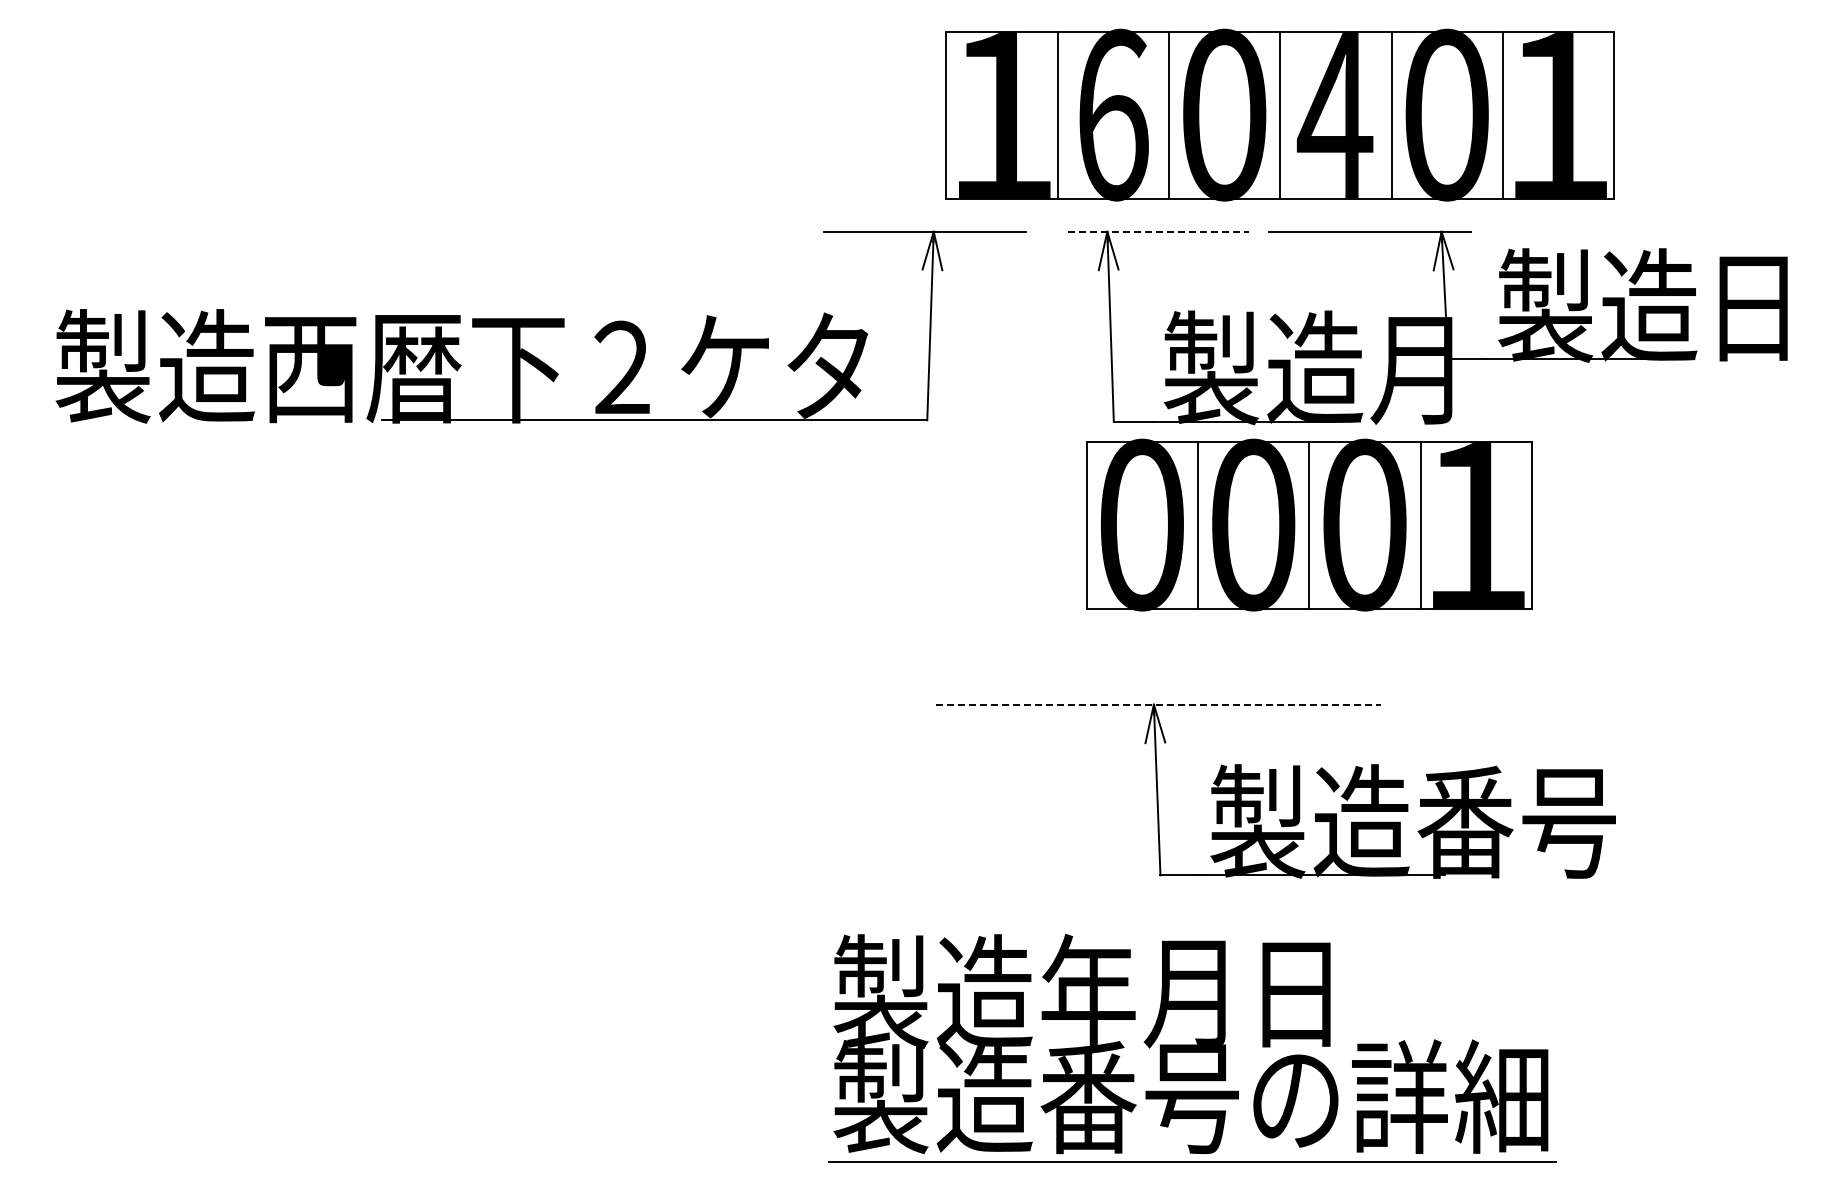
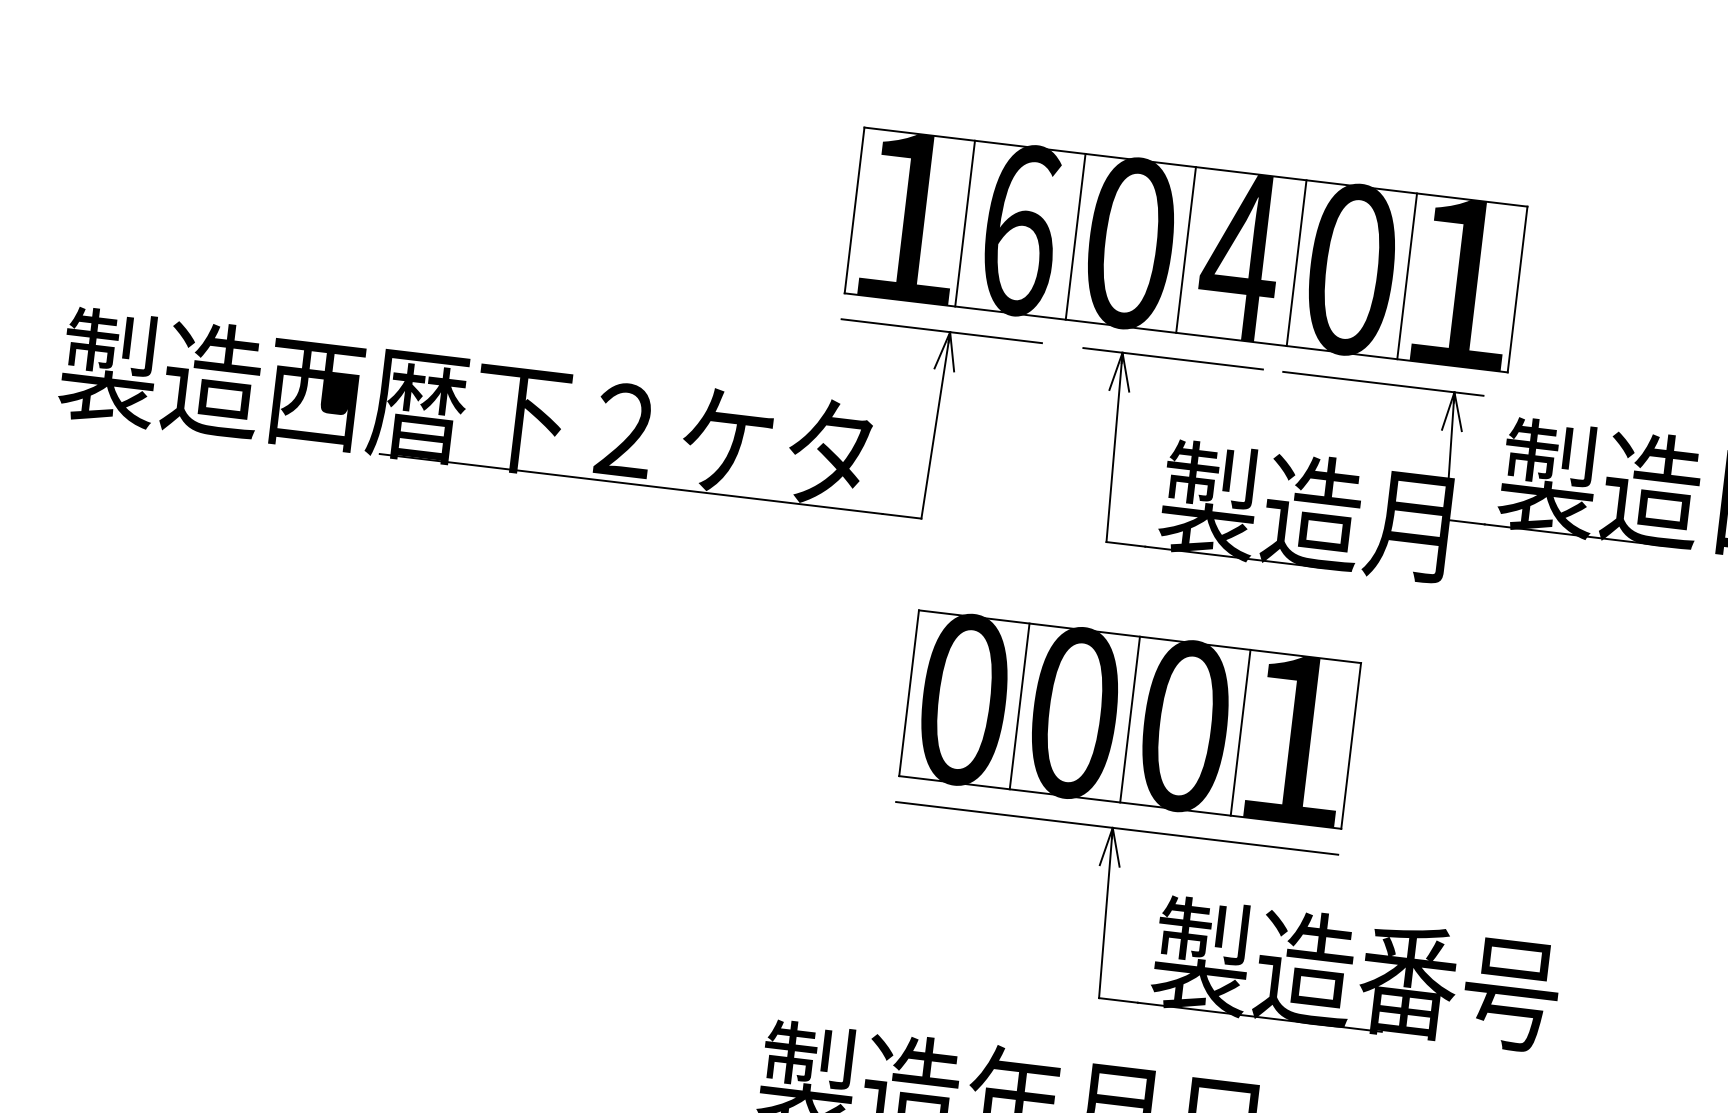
part: (1279, 114) -> (1185, 249), moved
line: (1158, 231) -> (1173, 358), dashed -> solid
part: (1309, 524) -> (1130, 719), moved
line: (1158, 704) -> (1117, 828), dashed -> solid

